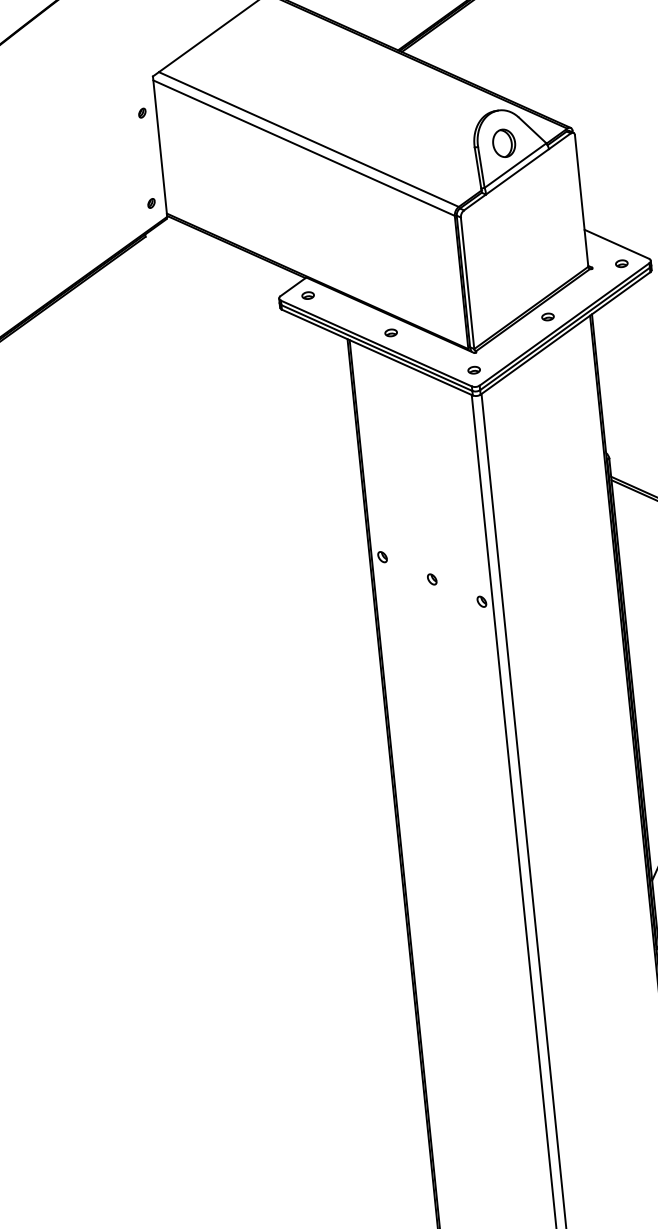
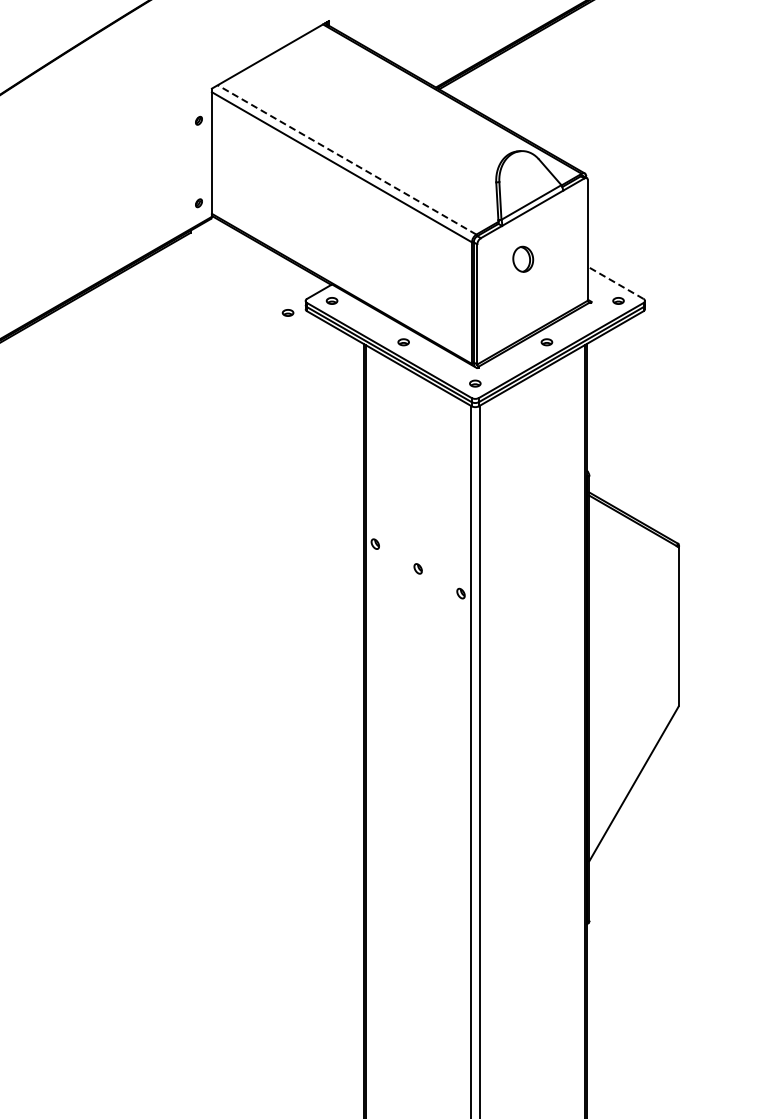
line: (308, 139) -> (346, 159), solid -> dashed
part: (504, 142) -> (523, 258), moved
line: (616, 243) -> (615, 282), solid -> dashed
part: (260, 313) -> (287, 312), added

